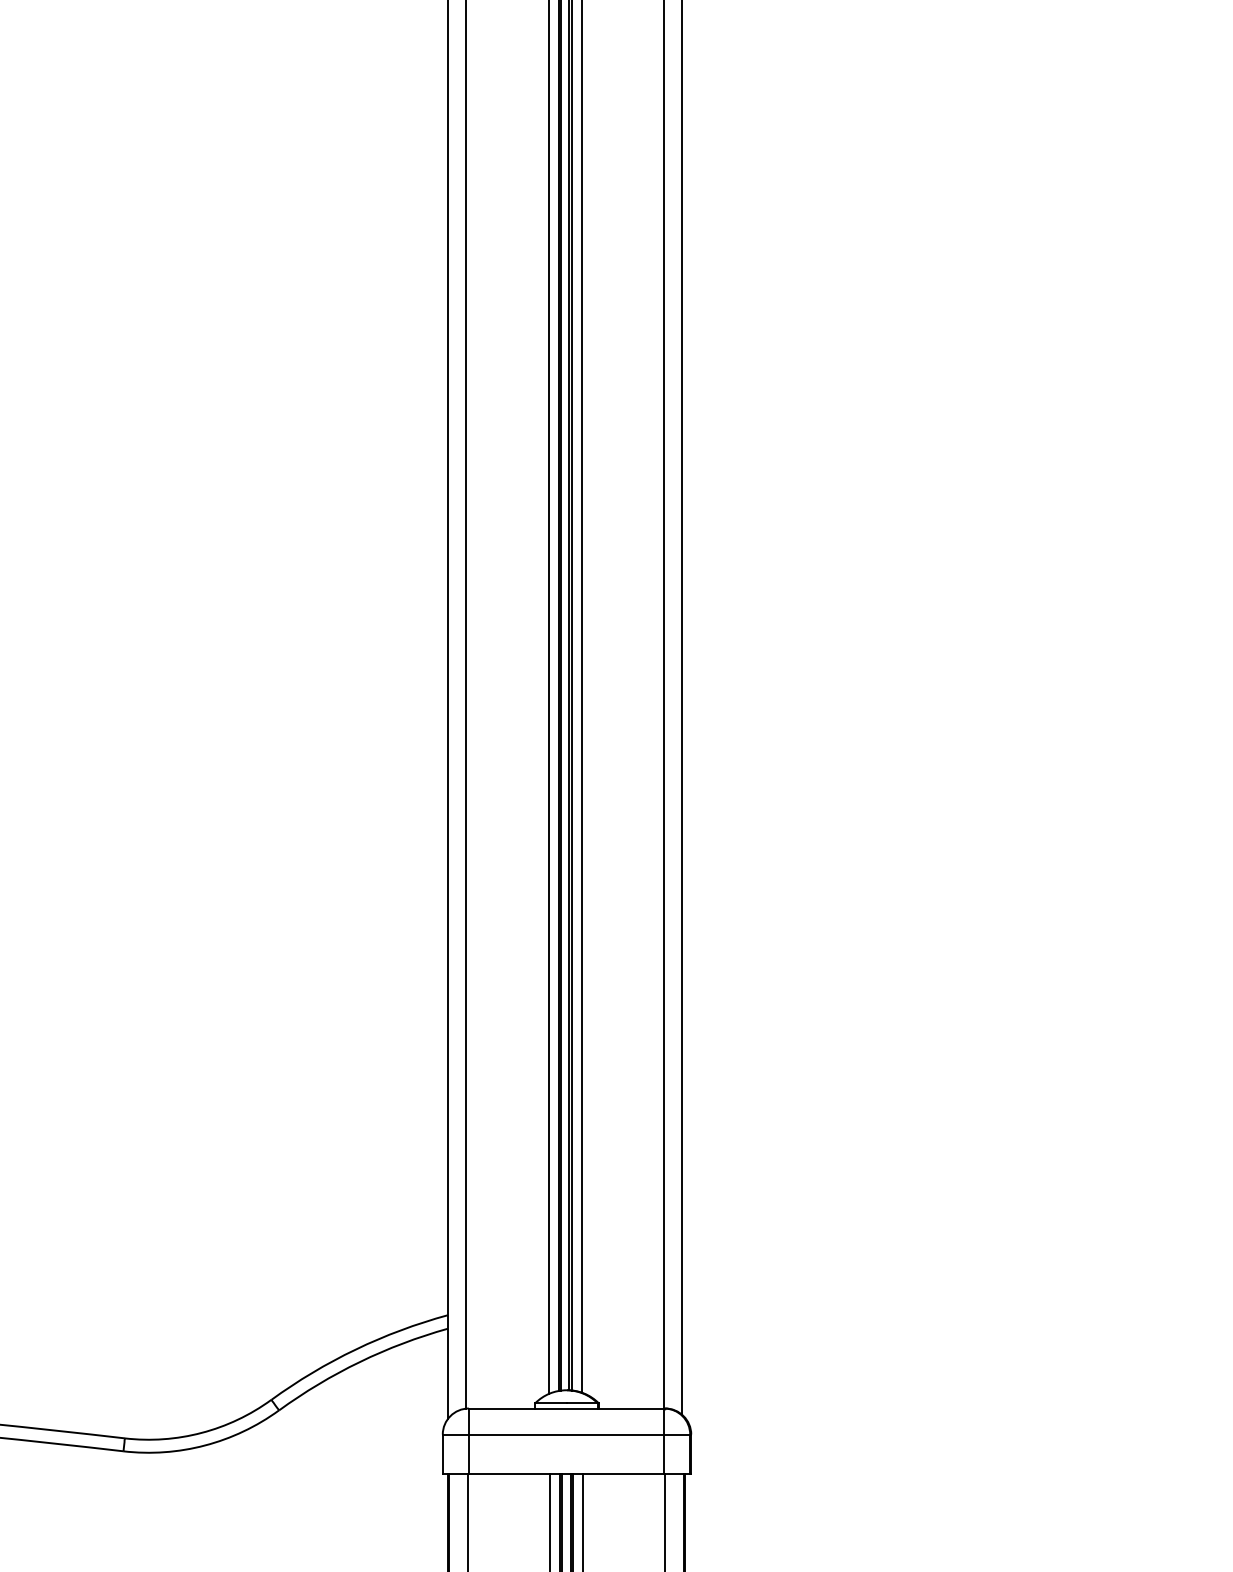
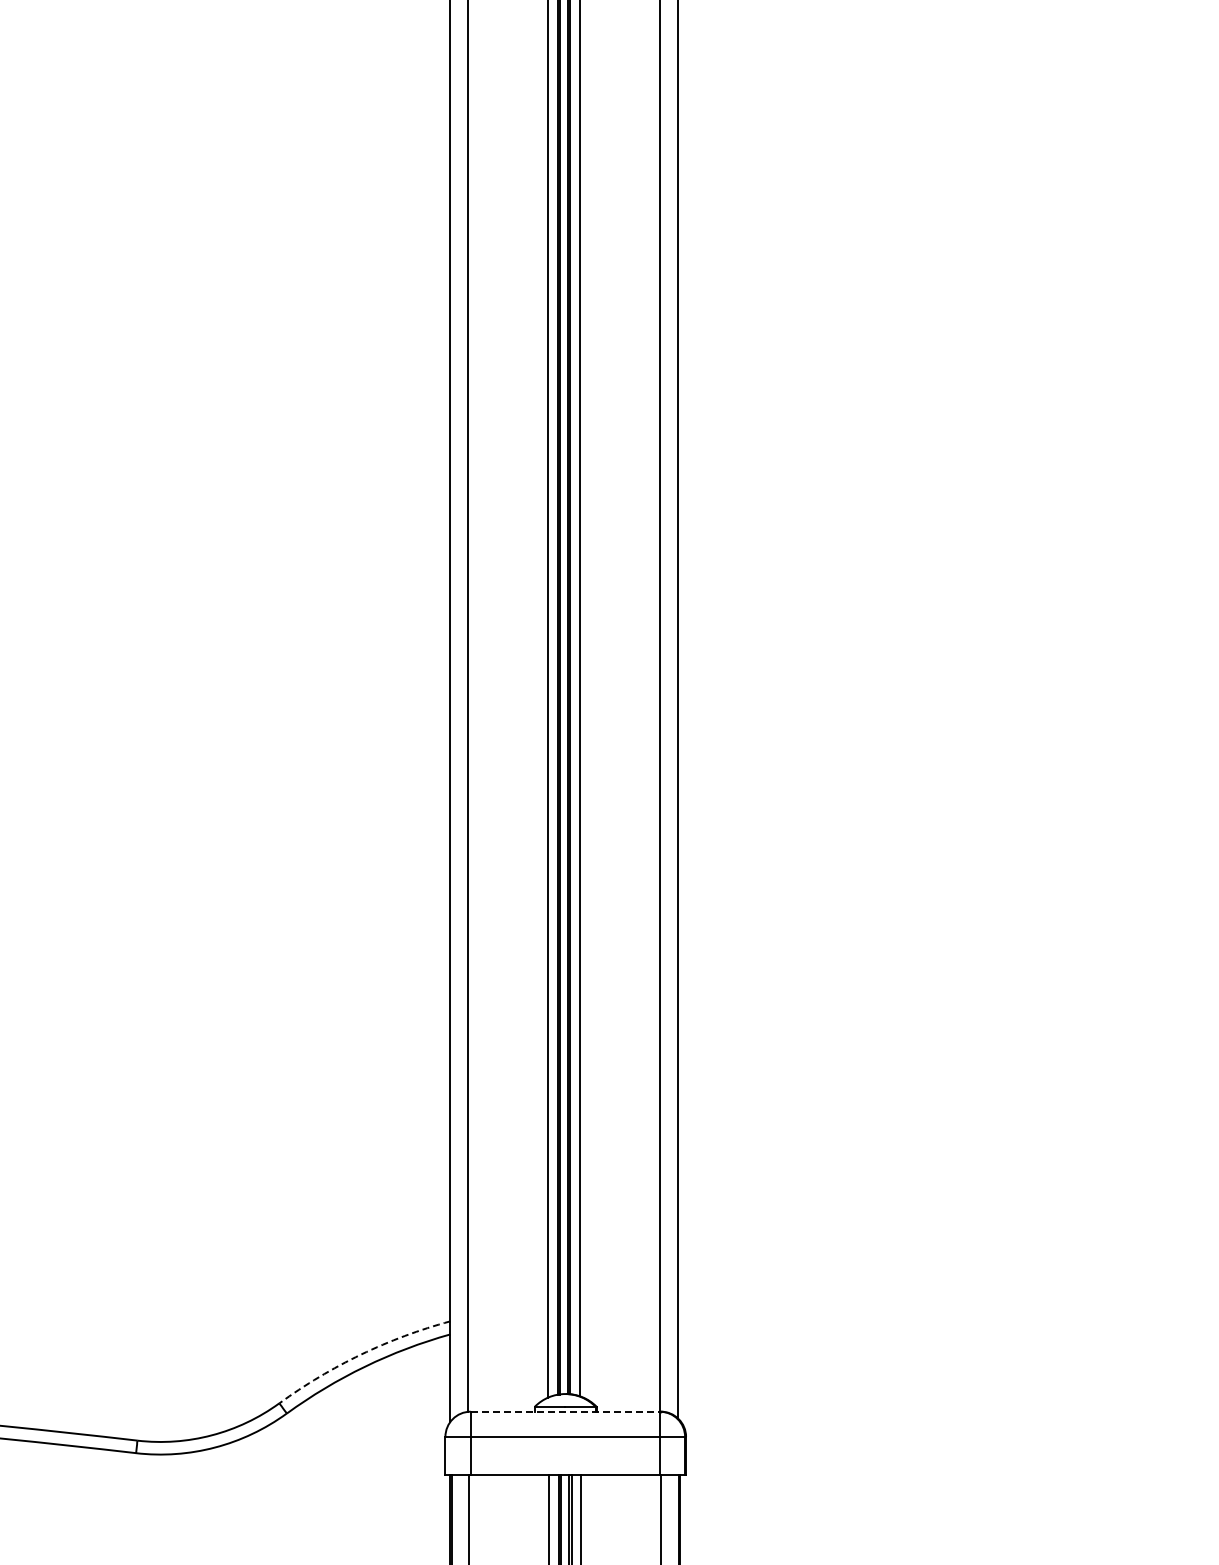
arc: (356, 1349) -> (361, 1354), solid -> dashed
line: (566, 1408) -> (565, 1411), solid -> dashed

